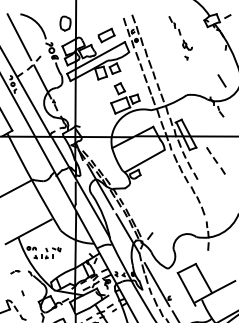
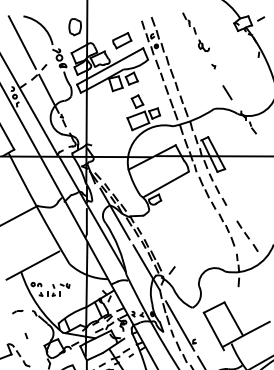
part: (180, 32) -> (195, 31), moved
line: (222, 80) -> (227, 92), moved
part: (215, 160) -> (247, 235), moved

